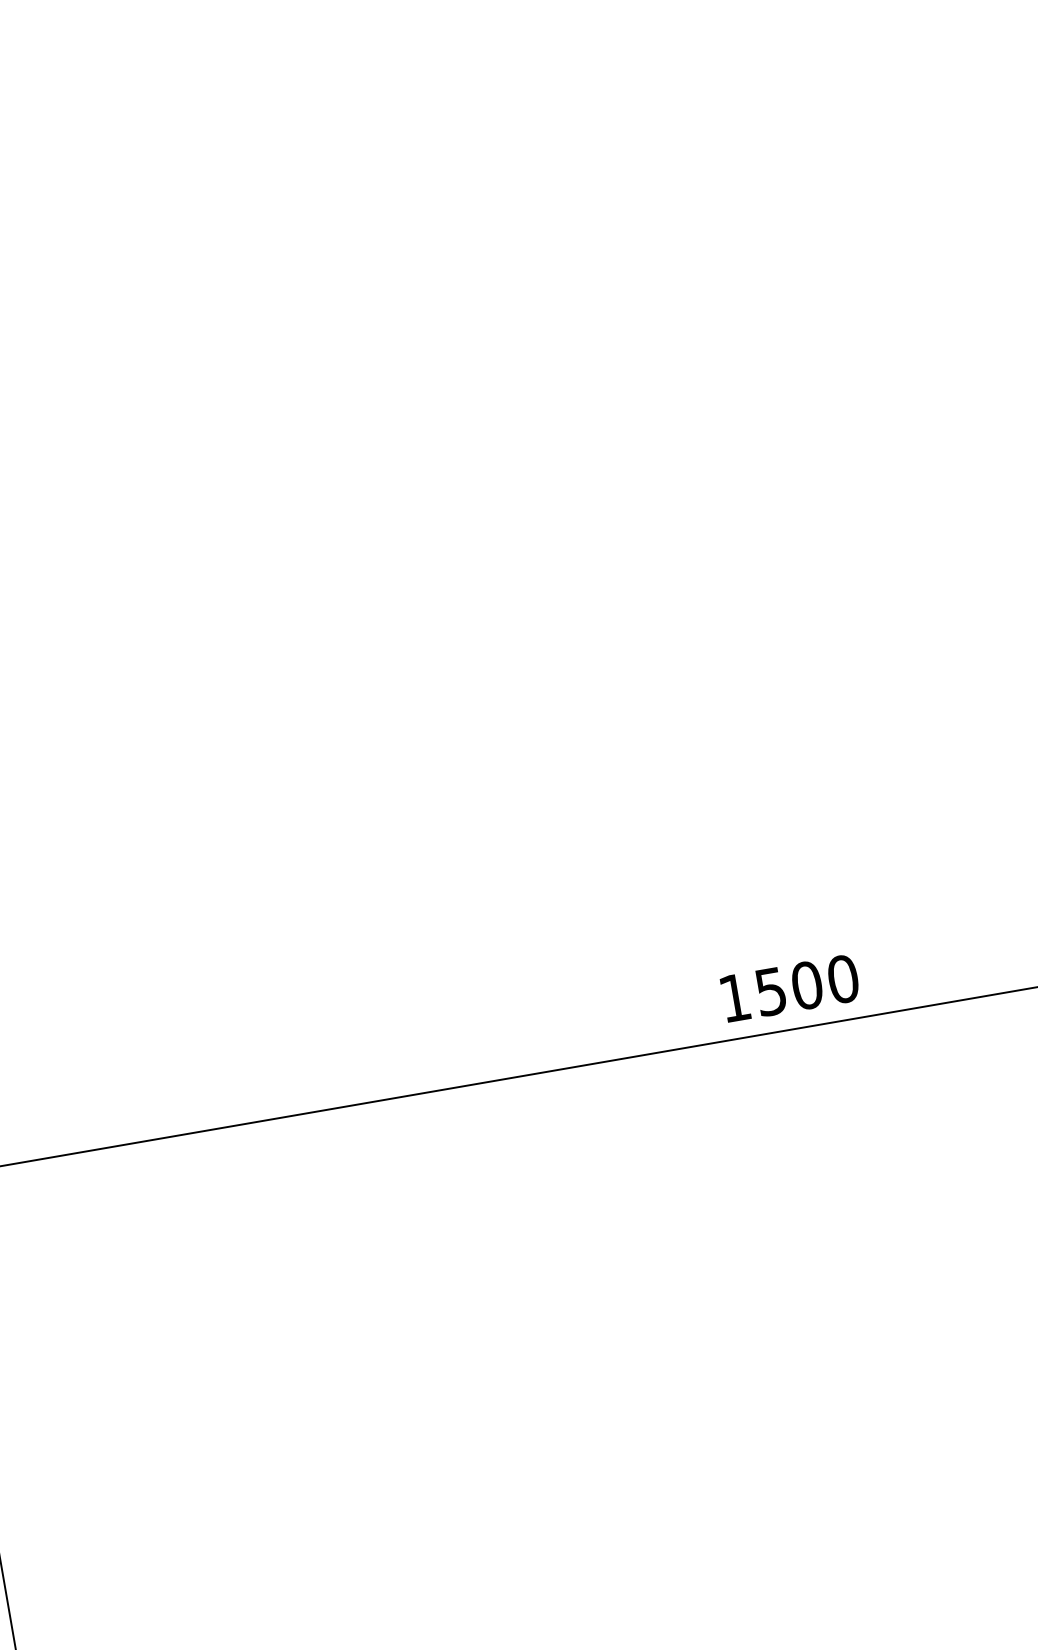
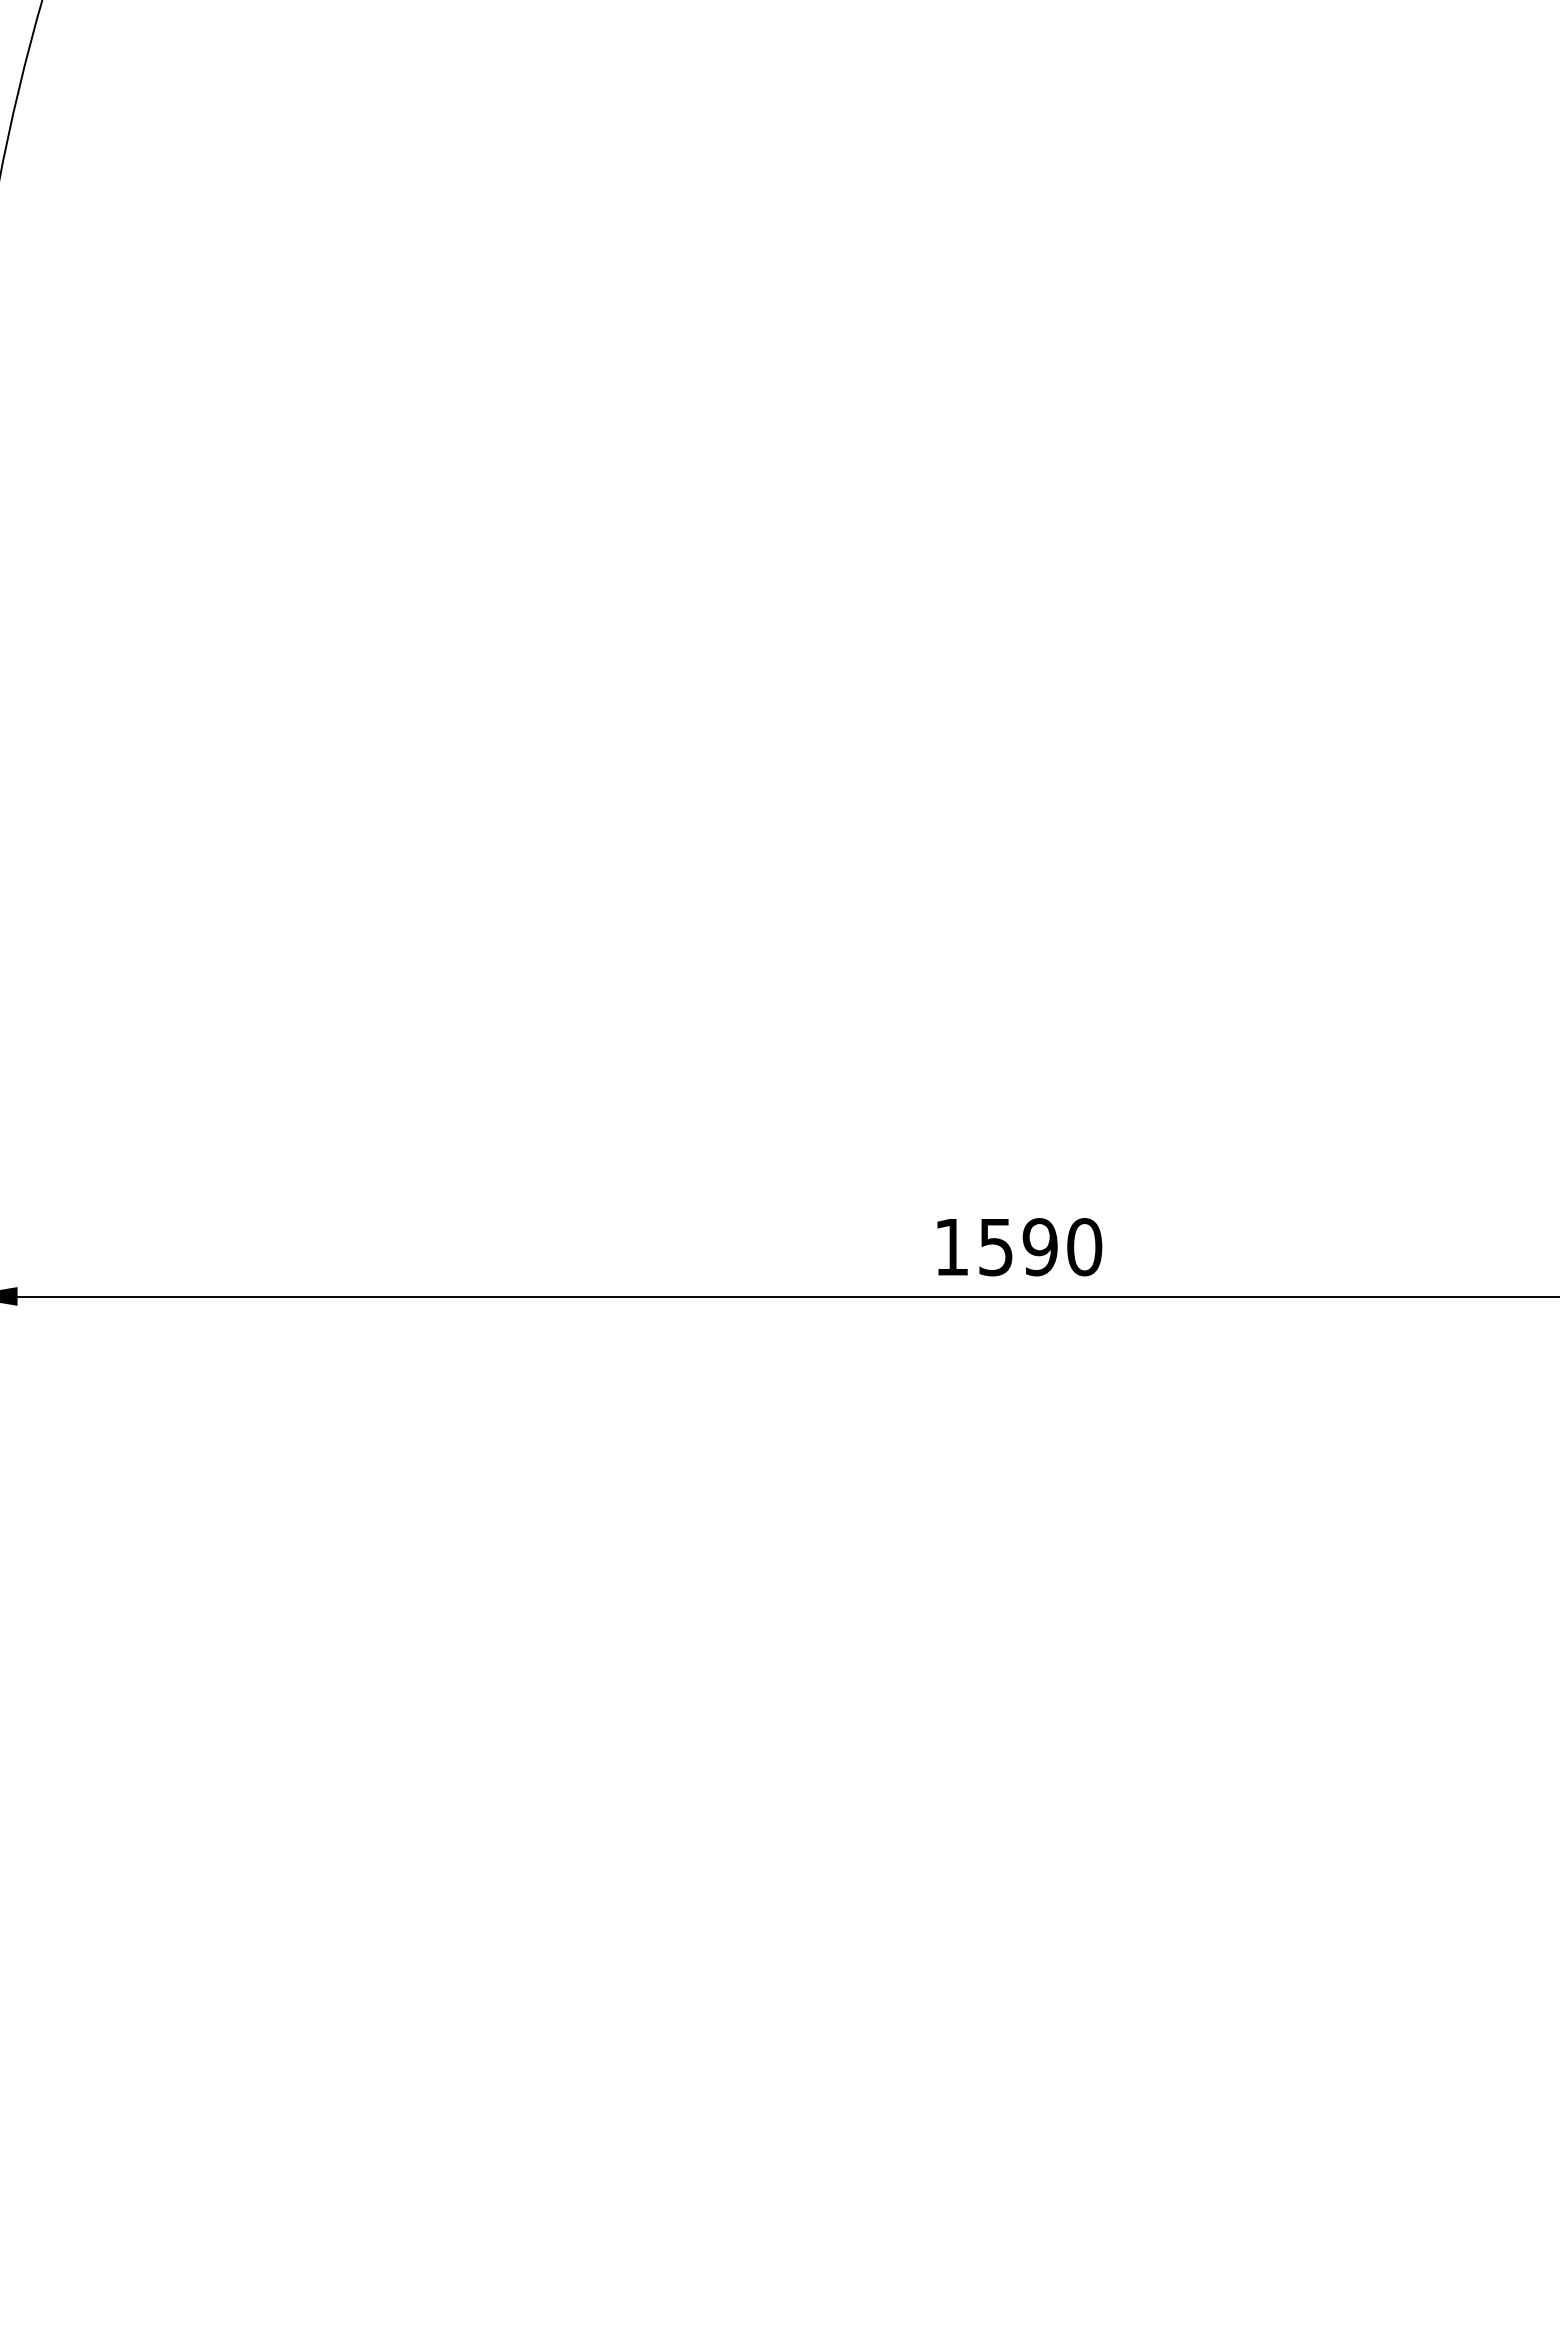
text: (806, 985) -> (1039, 1247), 1500 -> 1590

